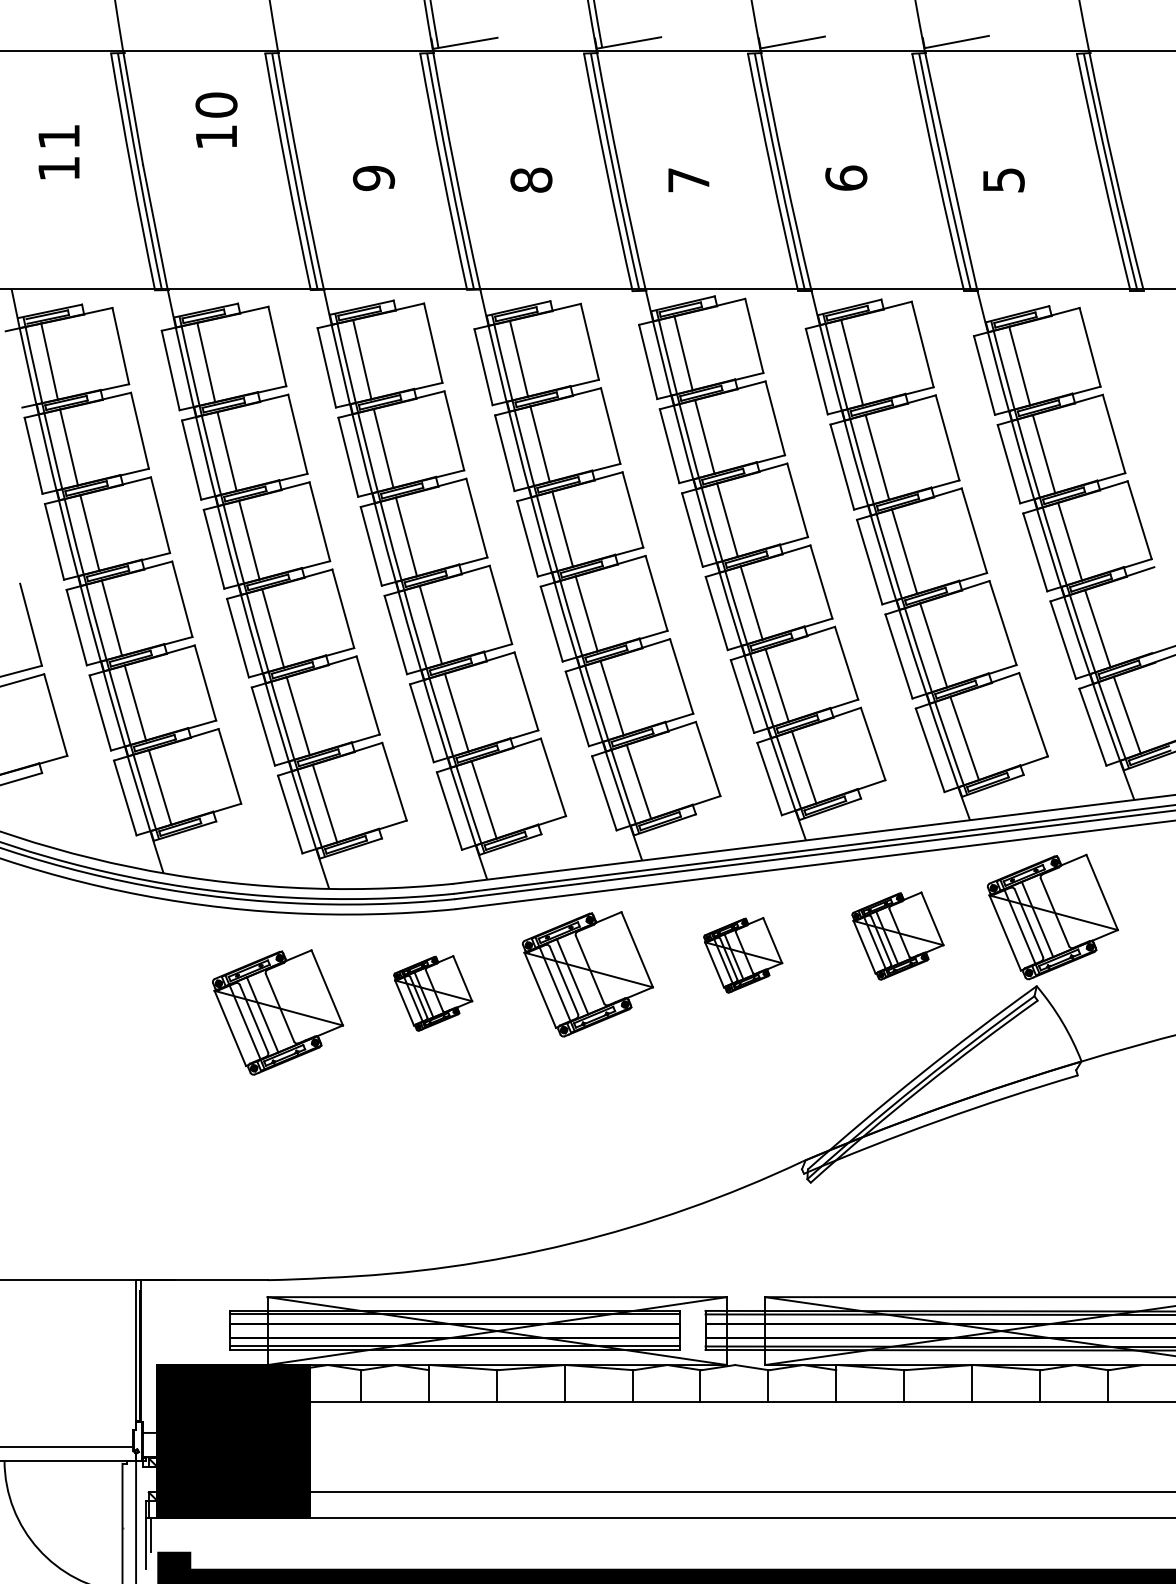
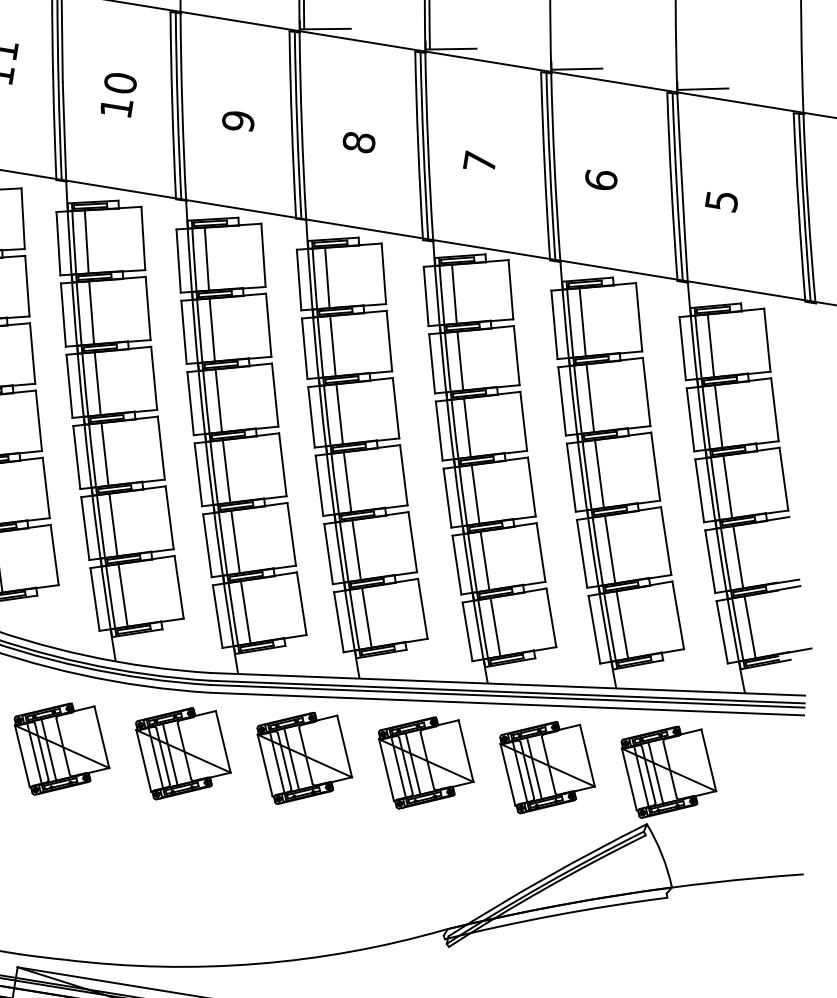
text: (216, 119) -> (118, 94), moved
part: (897, 935) -> (546, 767), size x1.43
part: (743, 955) -> (425, 764), size x1.67
part: (433, 993) -> (182, 754), size x1.67

